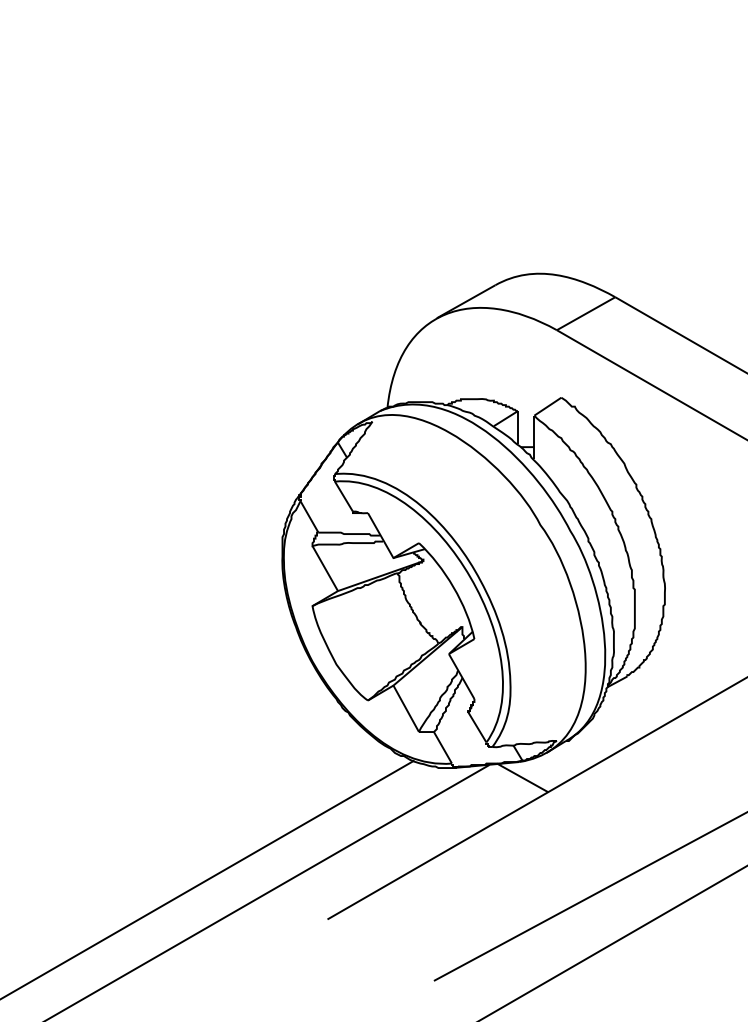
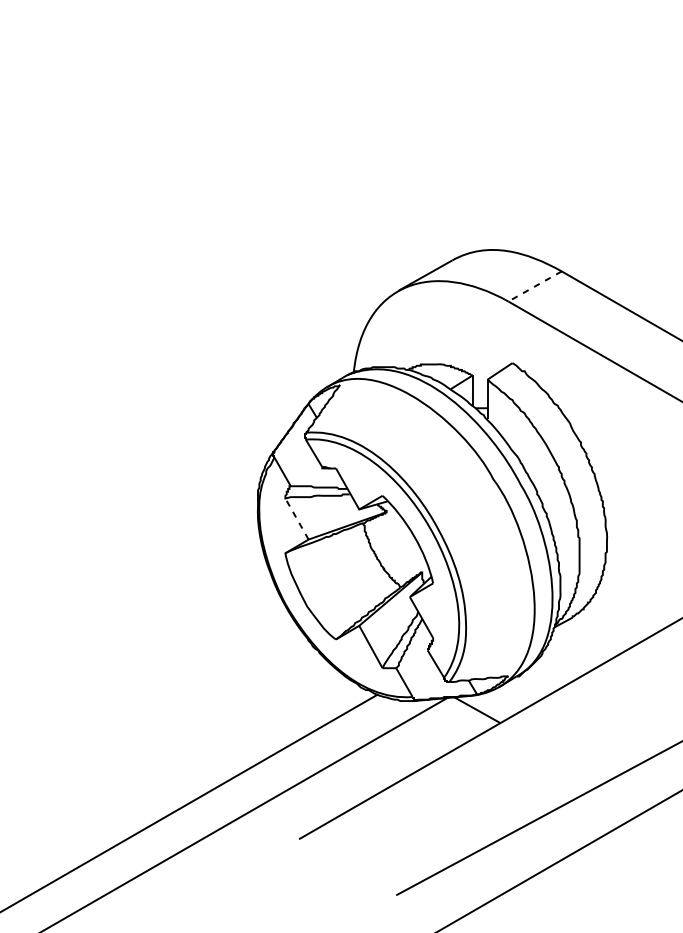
line: (586, 313) -> (535, 286), solid -> dashed
line: (325, 568) -> (297, 518), solid -> dashed

